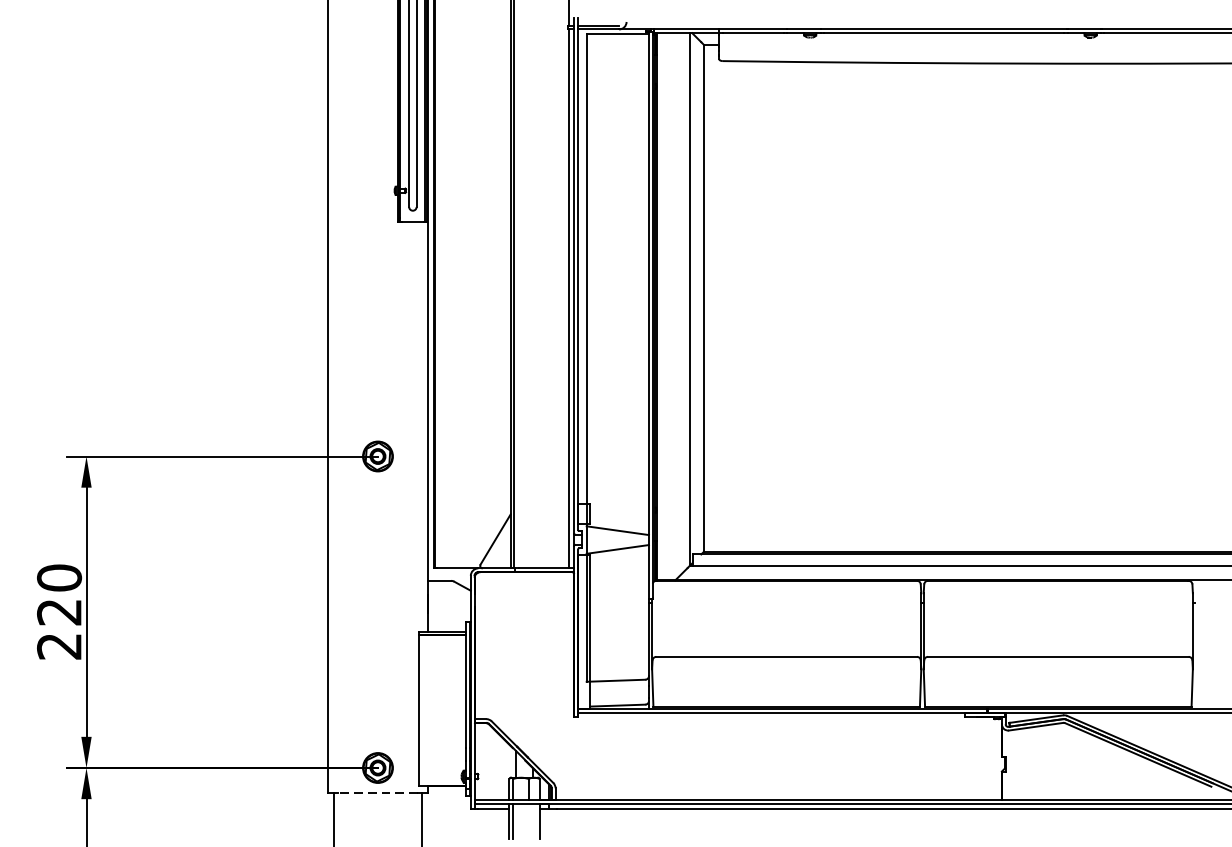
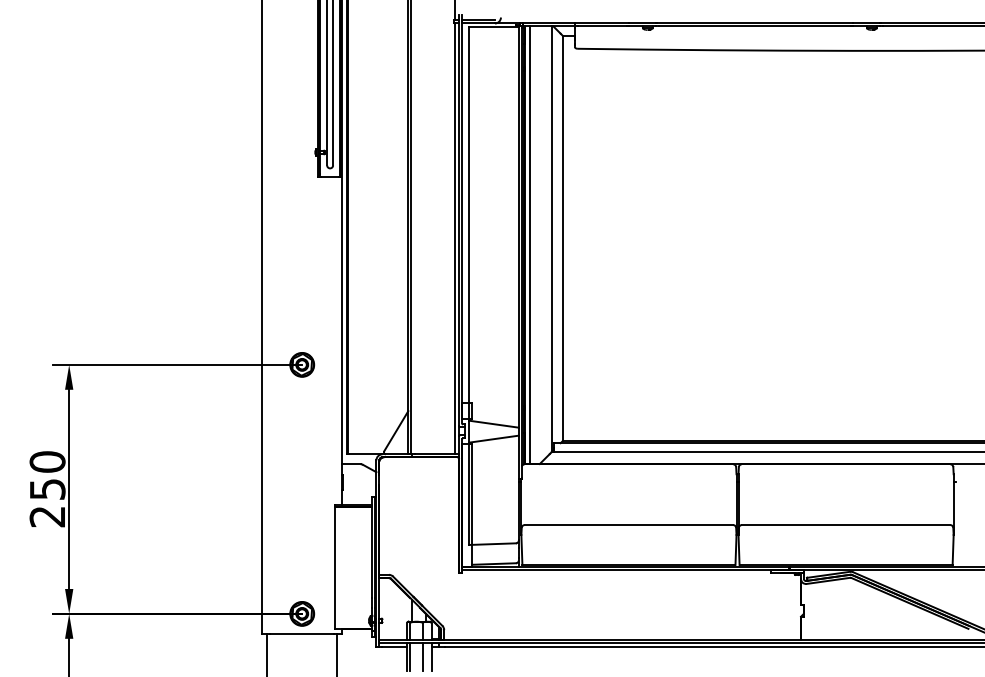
line: (662, 307) -> (529, 245), added
text: (59, 612) -> (47, 489), 220 -> 250
line: (378, 792) -> (302, 633), dashed -> solid
line: (528, 821) -> (422, 656), added

